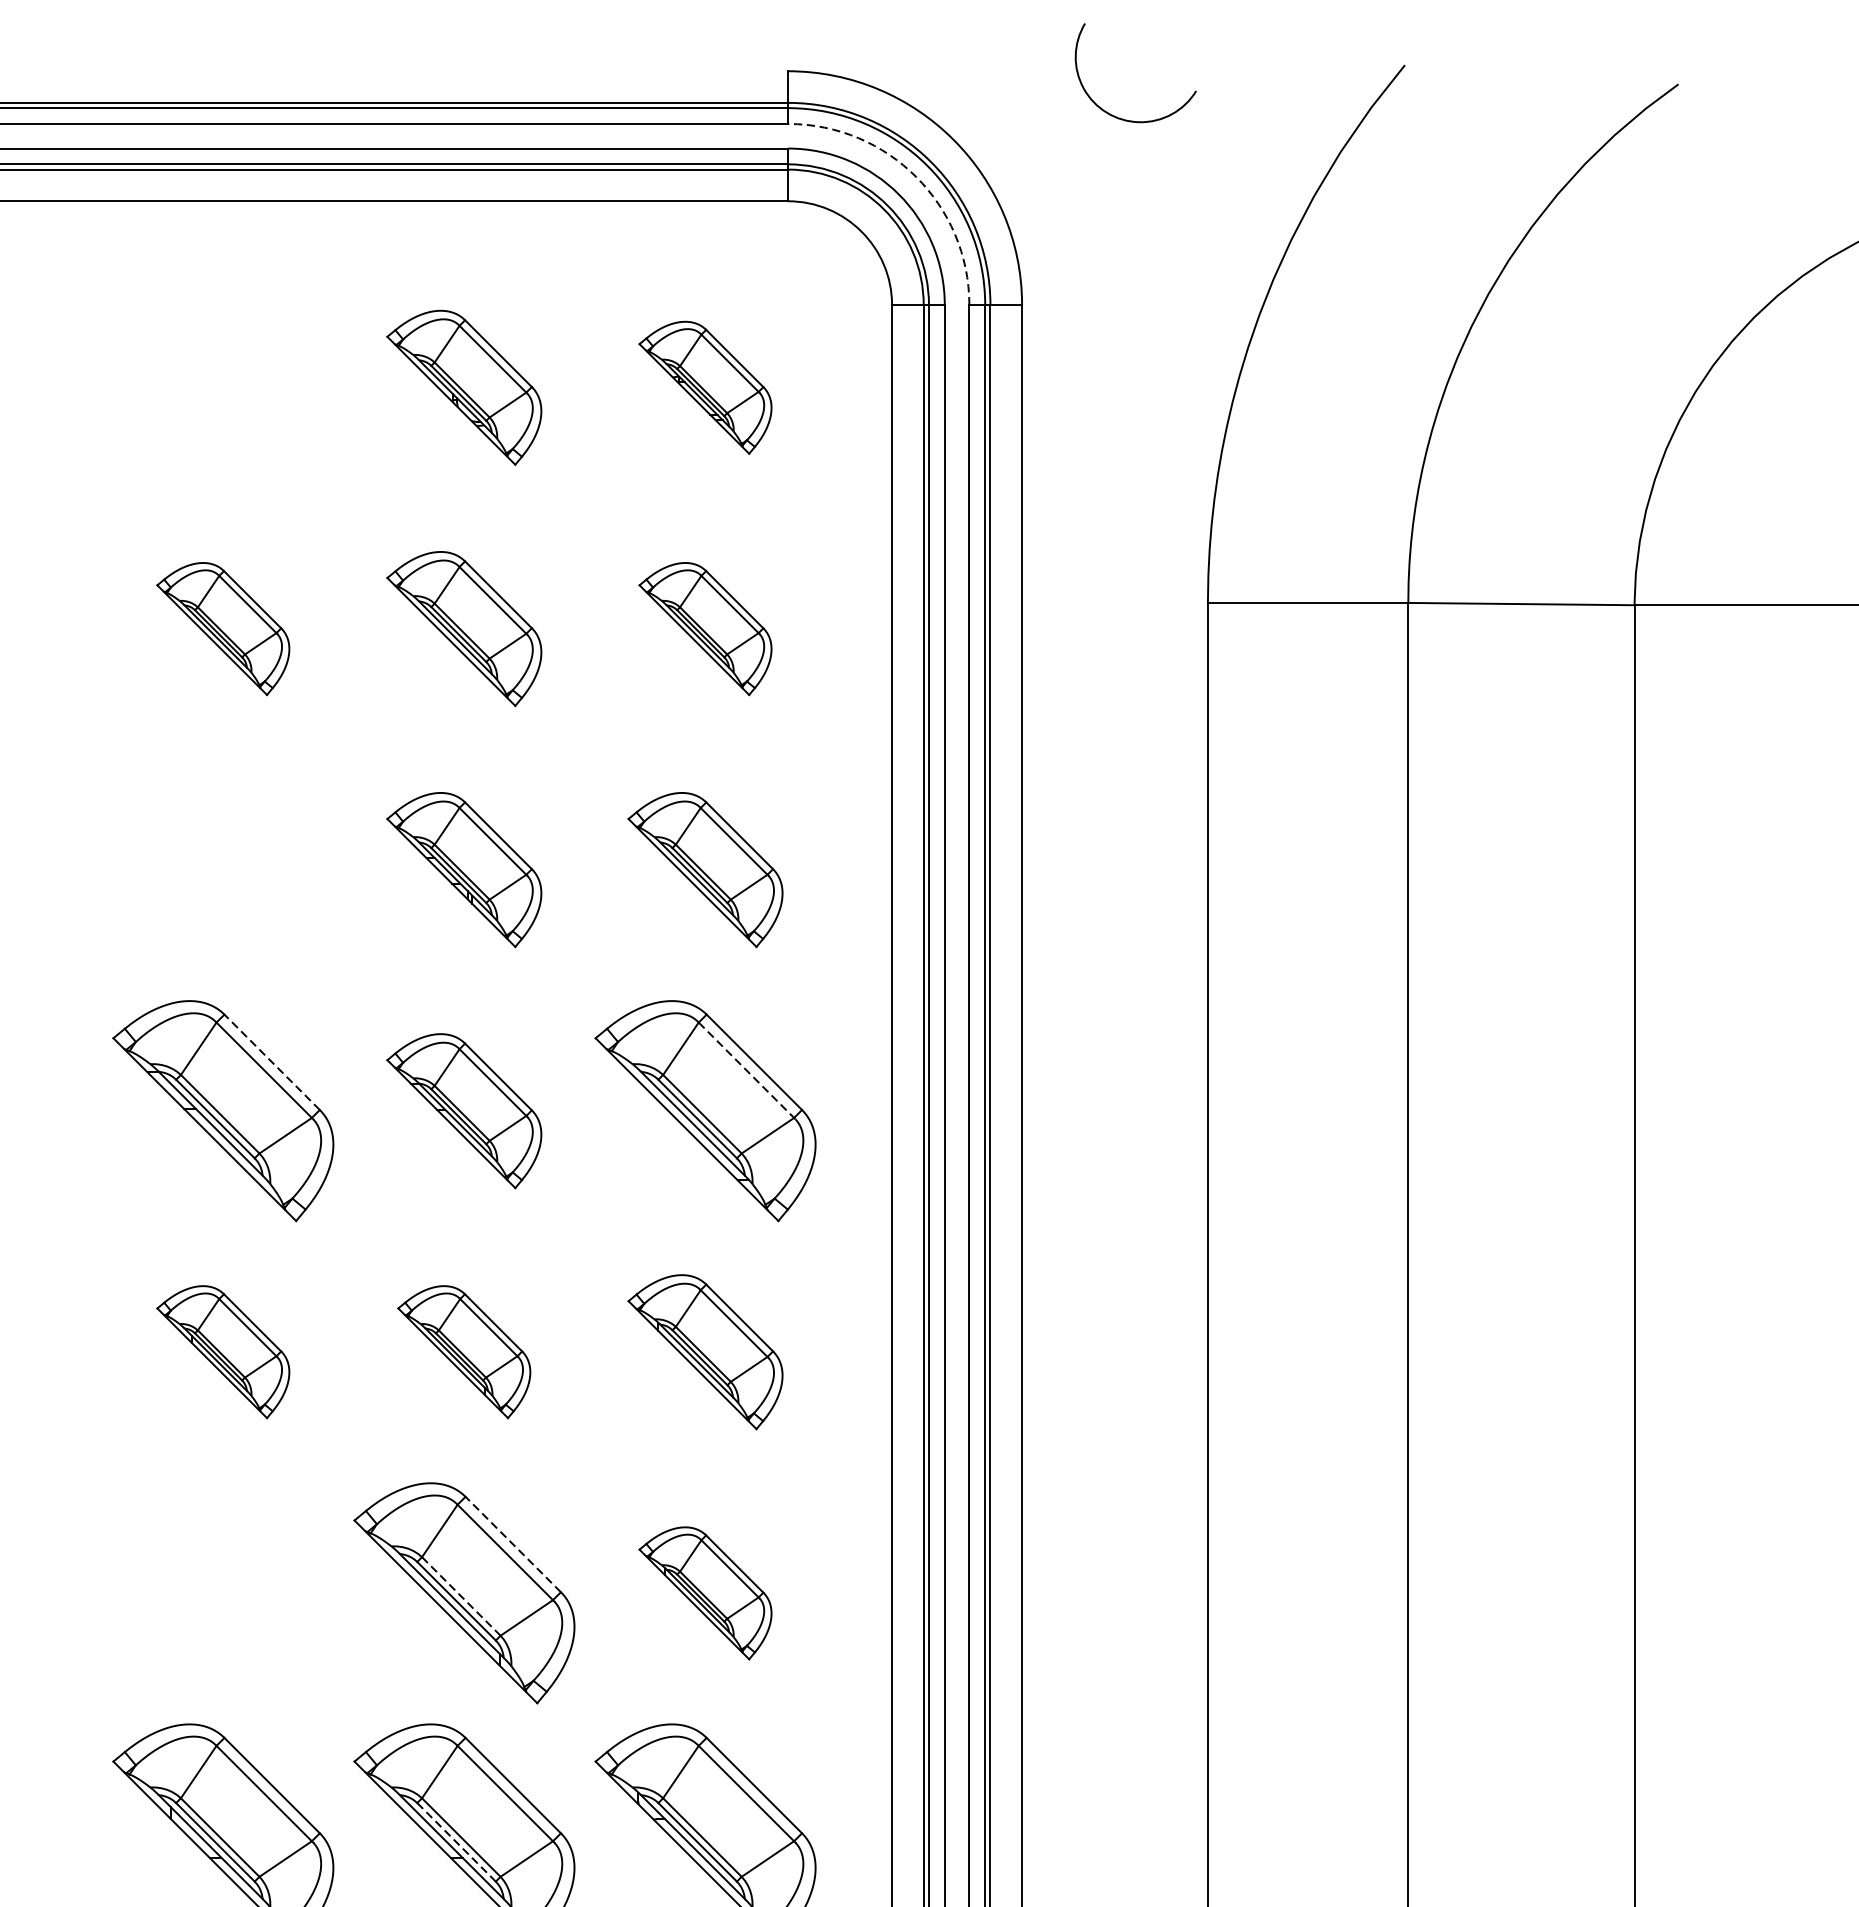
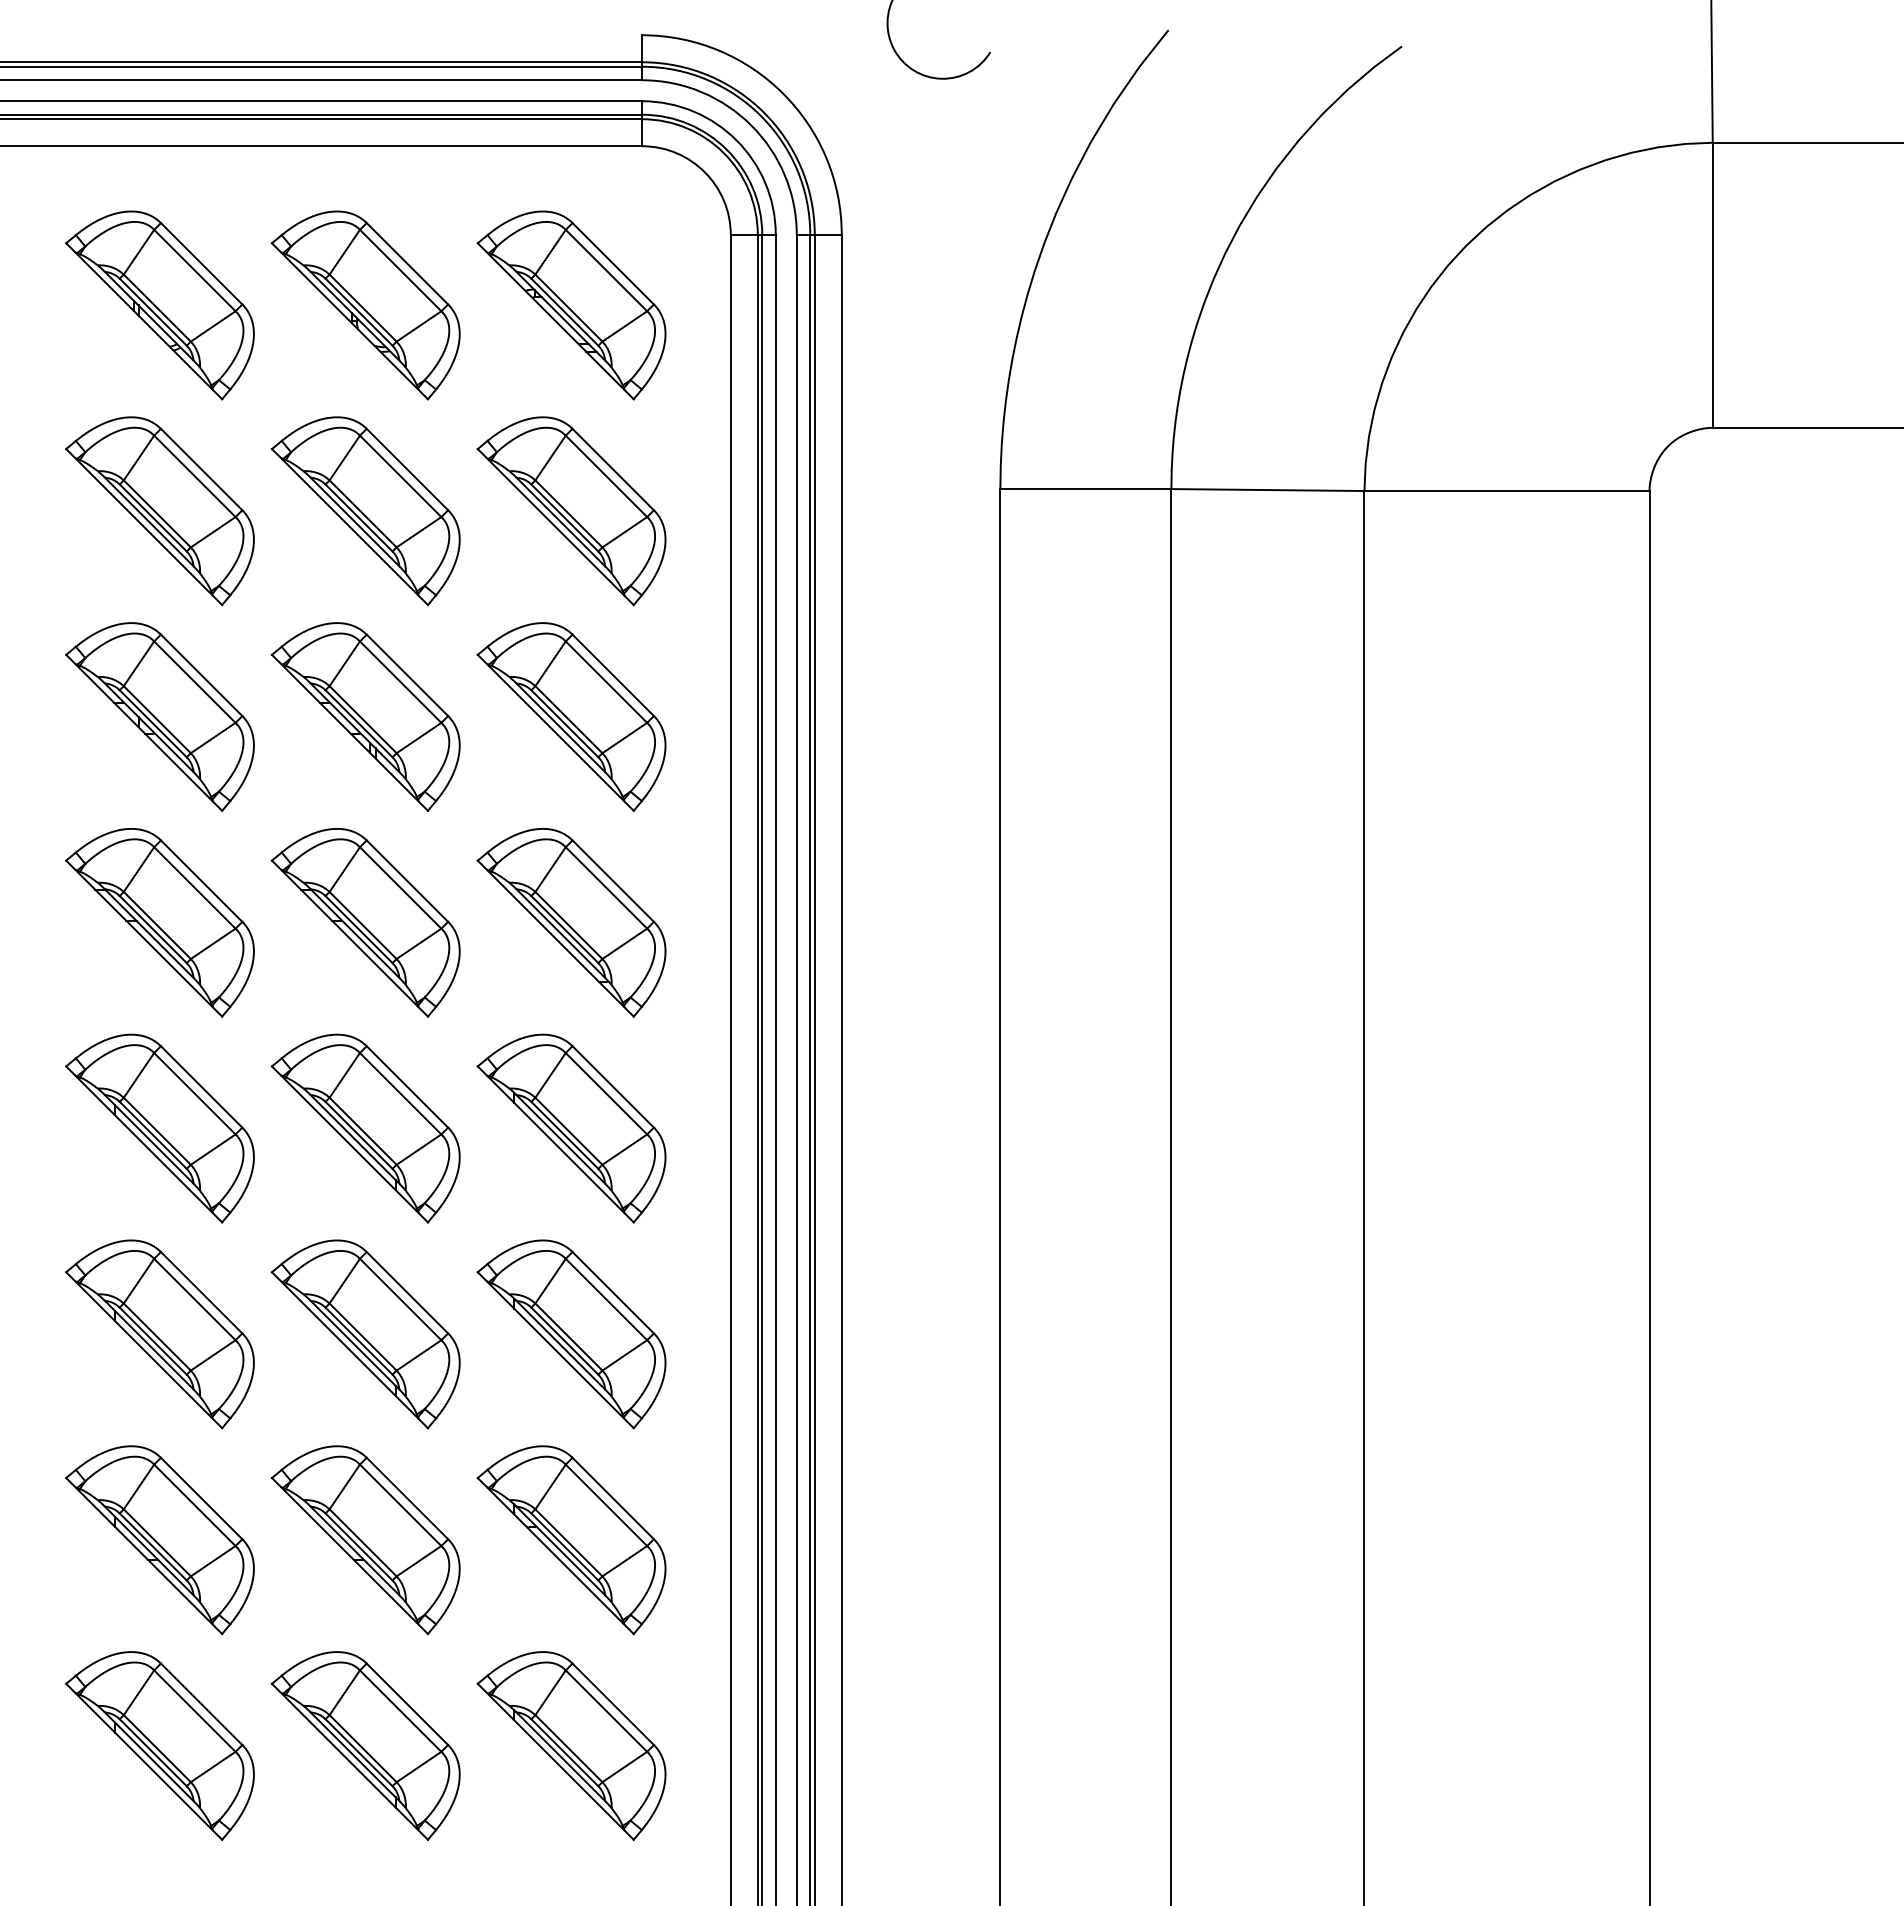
arc: (916, 176) -> (751, 125), dashed -> solid
part: (222, 387) -> (159, 305), added
part: (464, 387) -> (365, 305), size x1.43
part: (705, 387) -> (571, 305), size x1.67
part: (222, 629) -> (159, 511), size x1.67
part: (464, 629) -> (365, 511), size x1.43
part: (705, 629) -> (571, 511), size x1.67
part: (222, 869) -> (159, 716), added
part: (464, 869) -> (365, 716), size x1.43
part: (705, 869) -> (571, 716), size x1.43
line: (271, 1062) -> (201, 881), dashed -> solid
line: (747, 1070) -> (607, 888), dashed -> solid
part: (464, 1110) -> (365, 922), size x1.43
part: (222, 1352) -> (159, 1128), size x1.67
part: (464, 1352) -> (365, 1128), size x1.67
part: (705, 1352) -> (571, 1128), size x1.43
line: (513, 1544) -> (407, 1292), dashed -> solid
part: (222, 1593) -> (159, 1334), added
part: (705, 1593) -> (571, 1334), size x1.67
line: (461, 1596) -> (363, 1337), dashed -> solid
line: (457, 1842) -> (359, 1547), dashed -> solid

